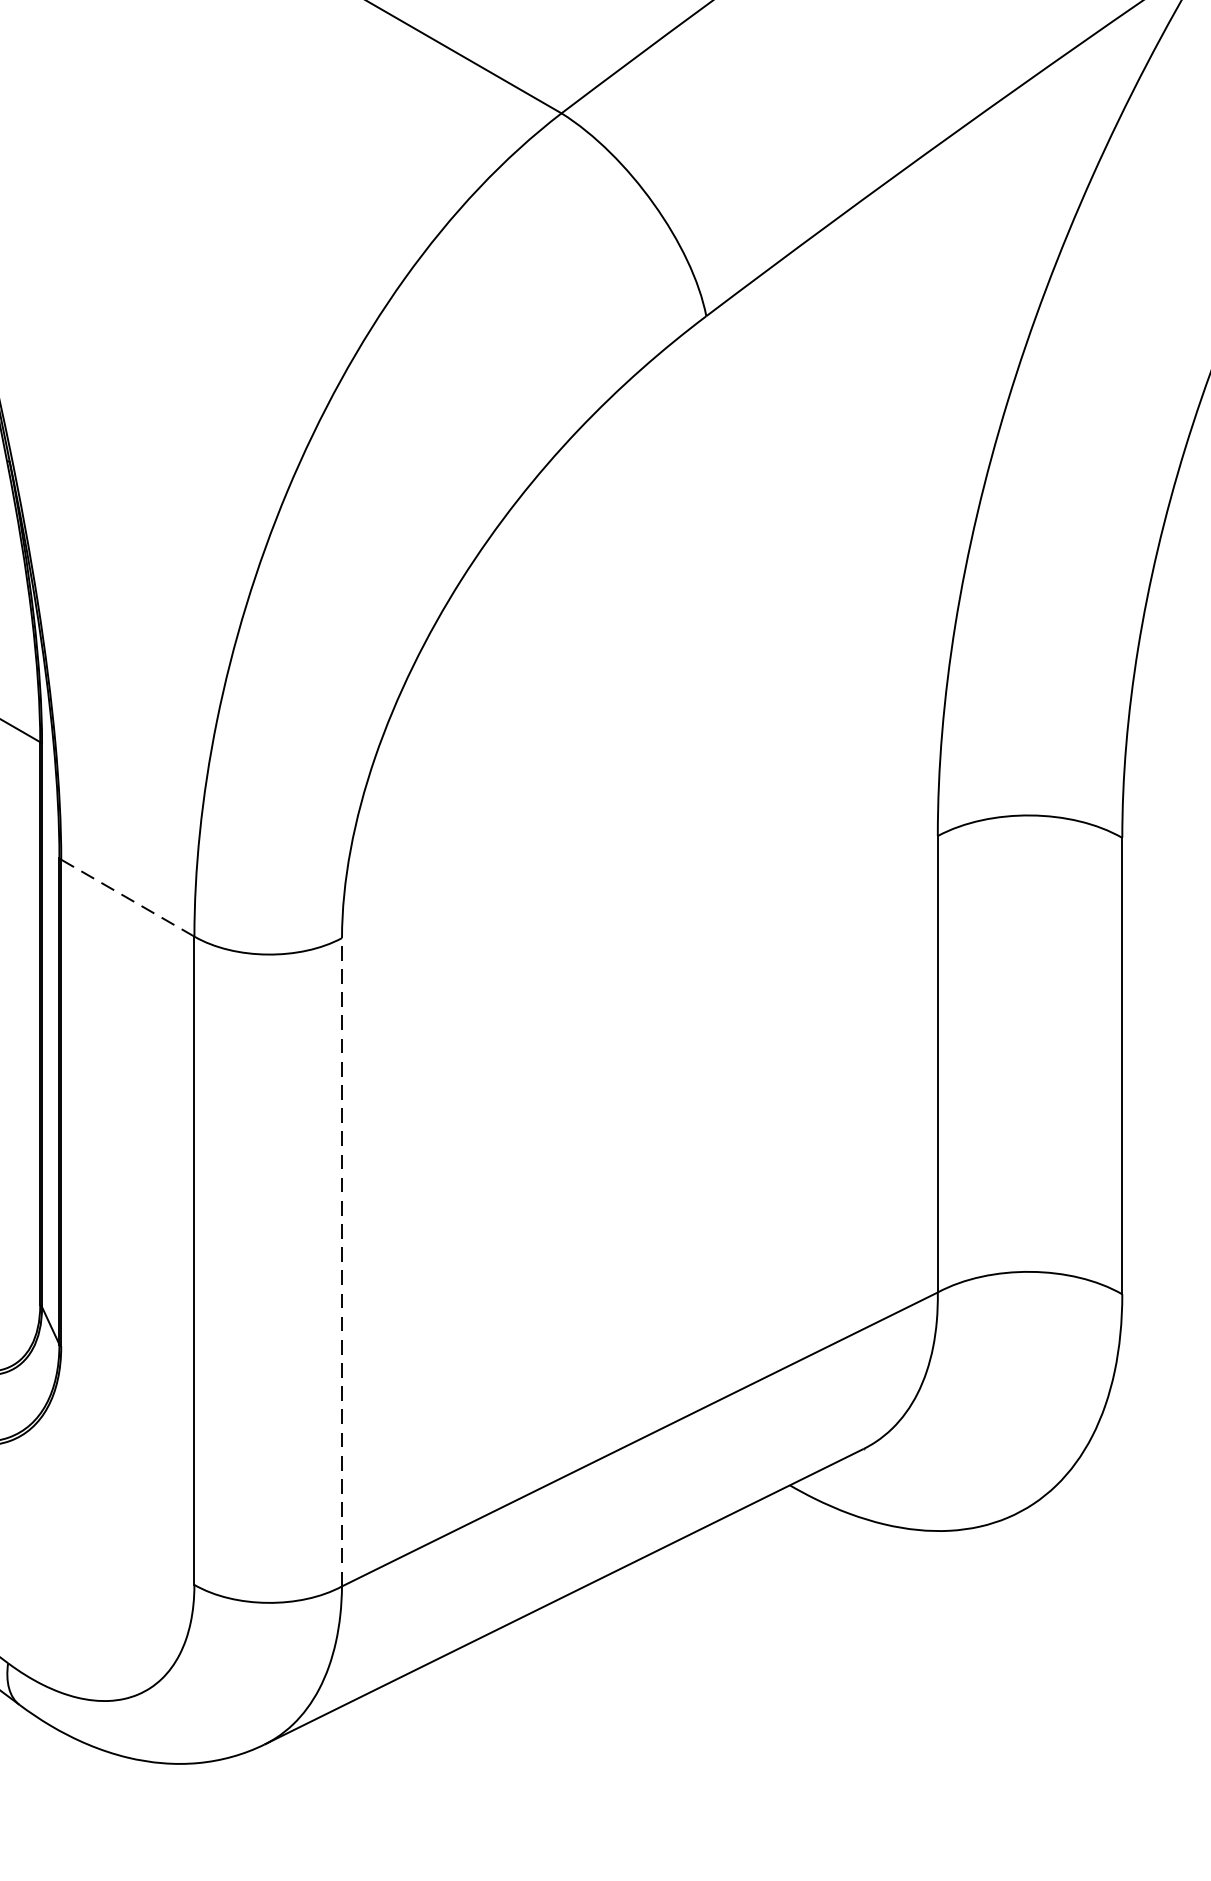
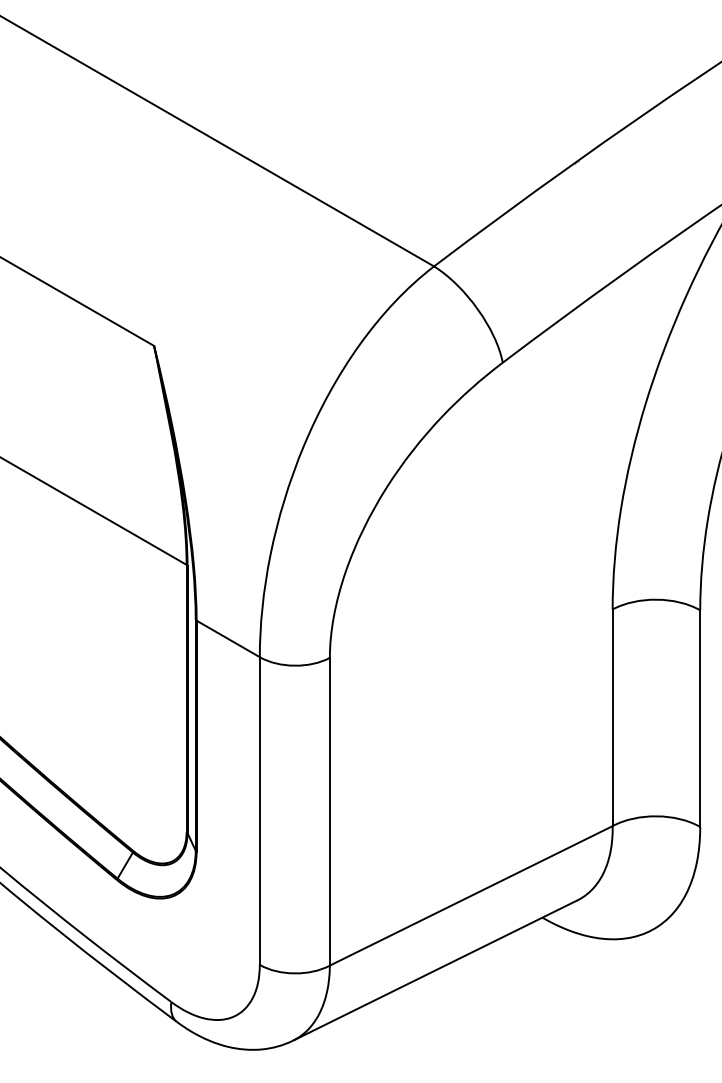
line: (128, 899) -> (228, 639), dashed -> solid
line: (341, 1261) -> (329, 811), dashed -> solid

